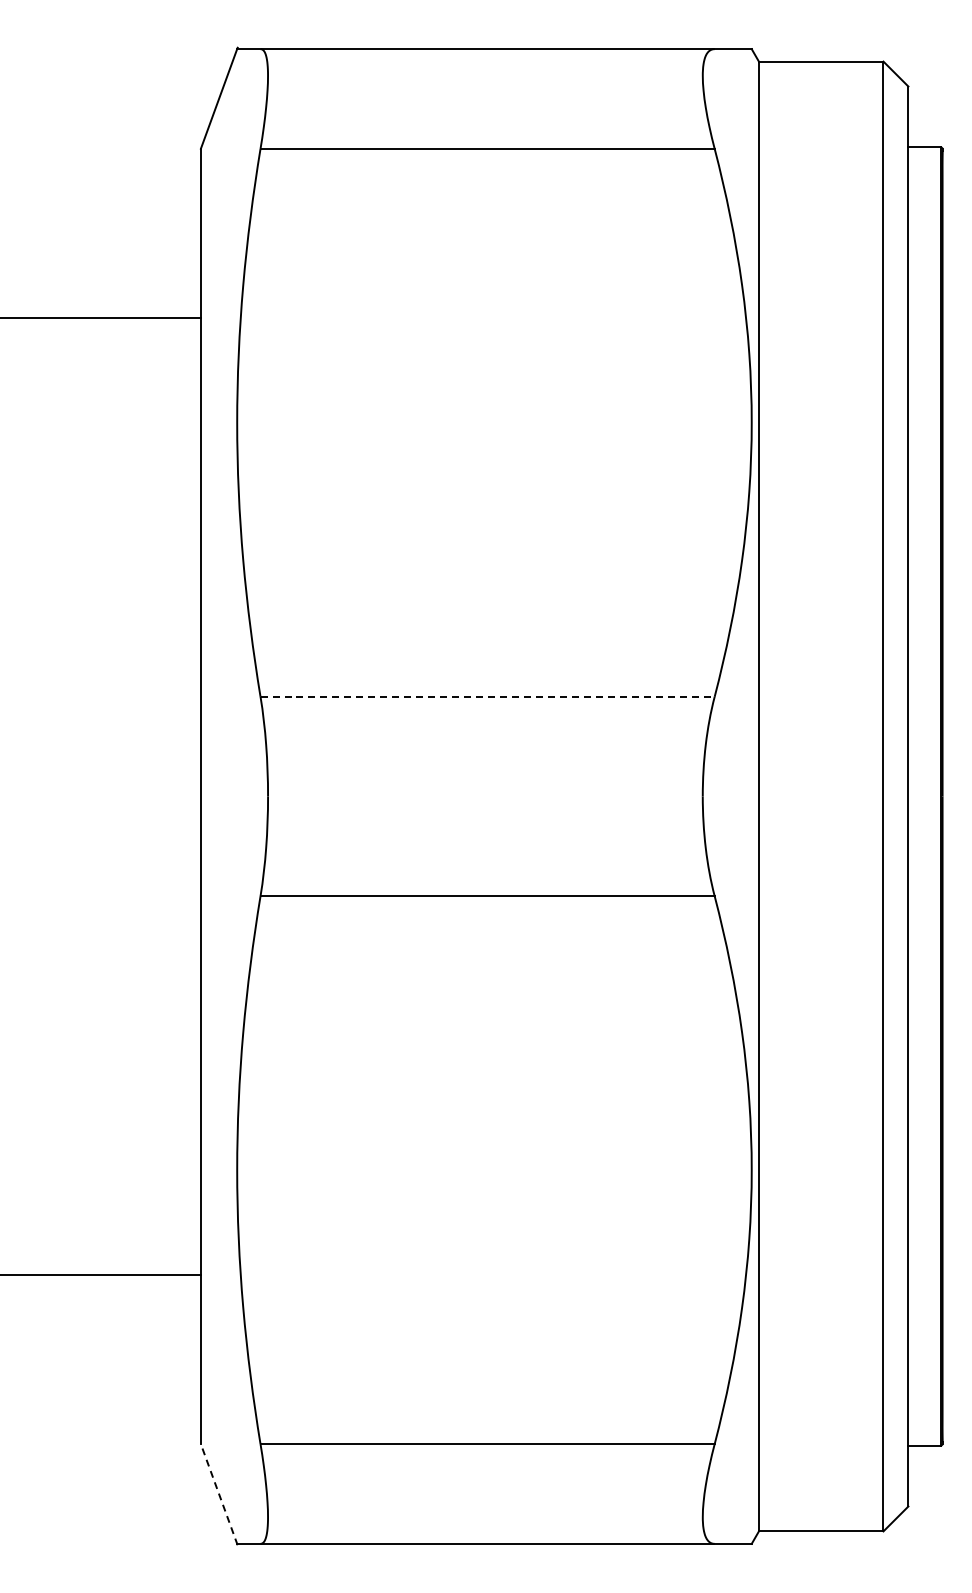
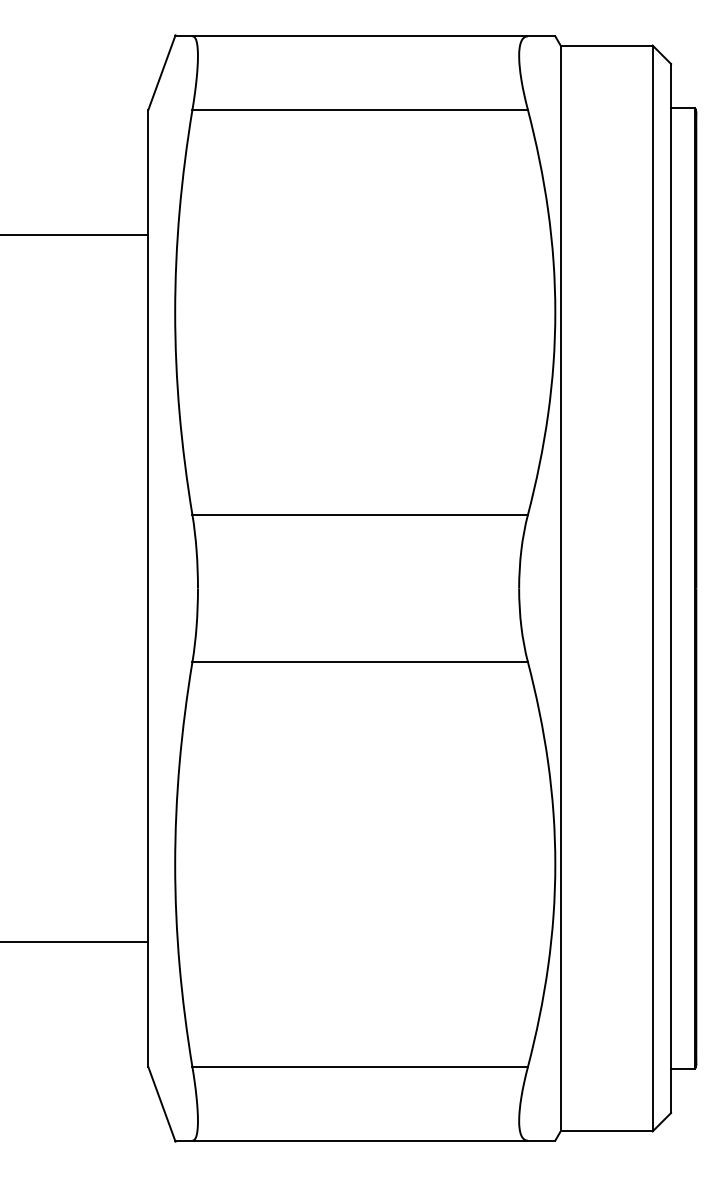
line: (488, 696) -> (360, 514), dashed -> solid
line: (219, 1494) -> (162, 1104), dashed -> solid

